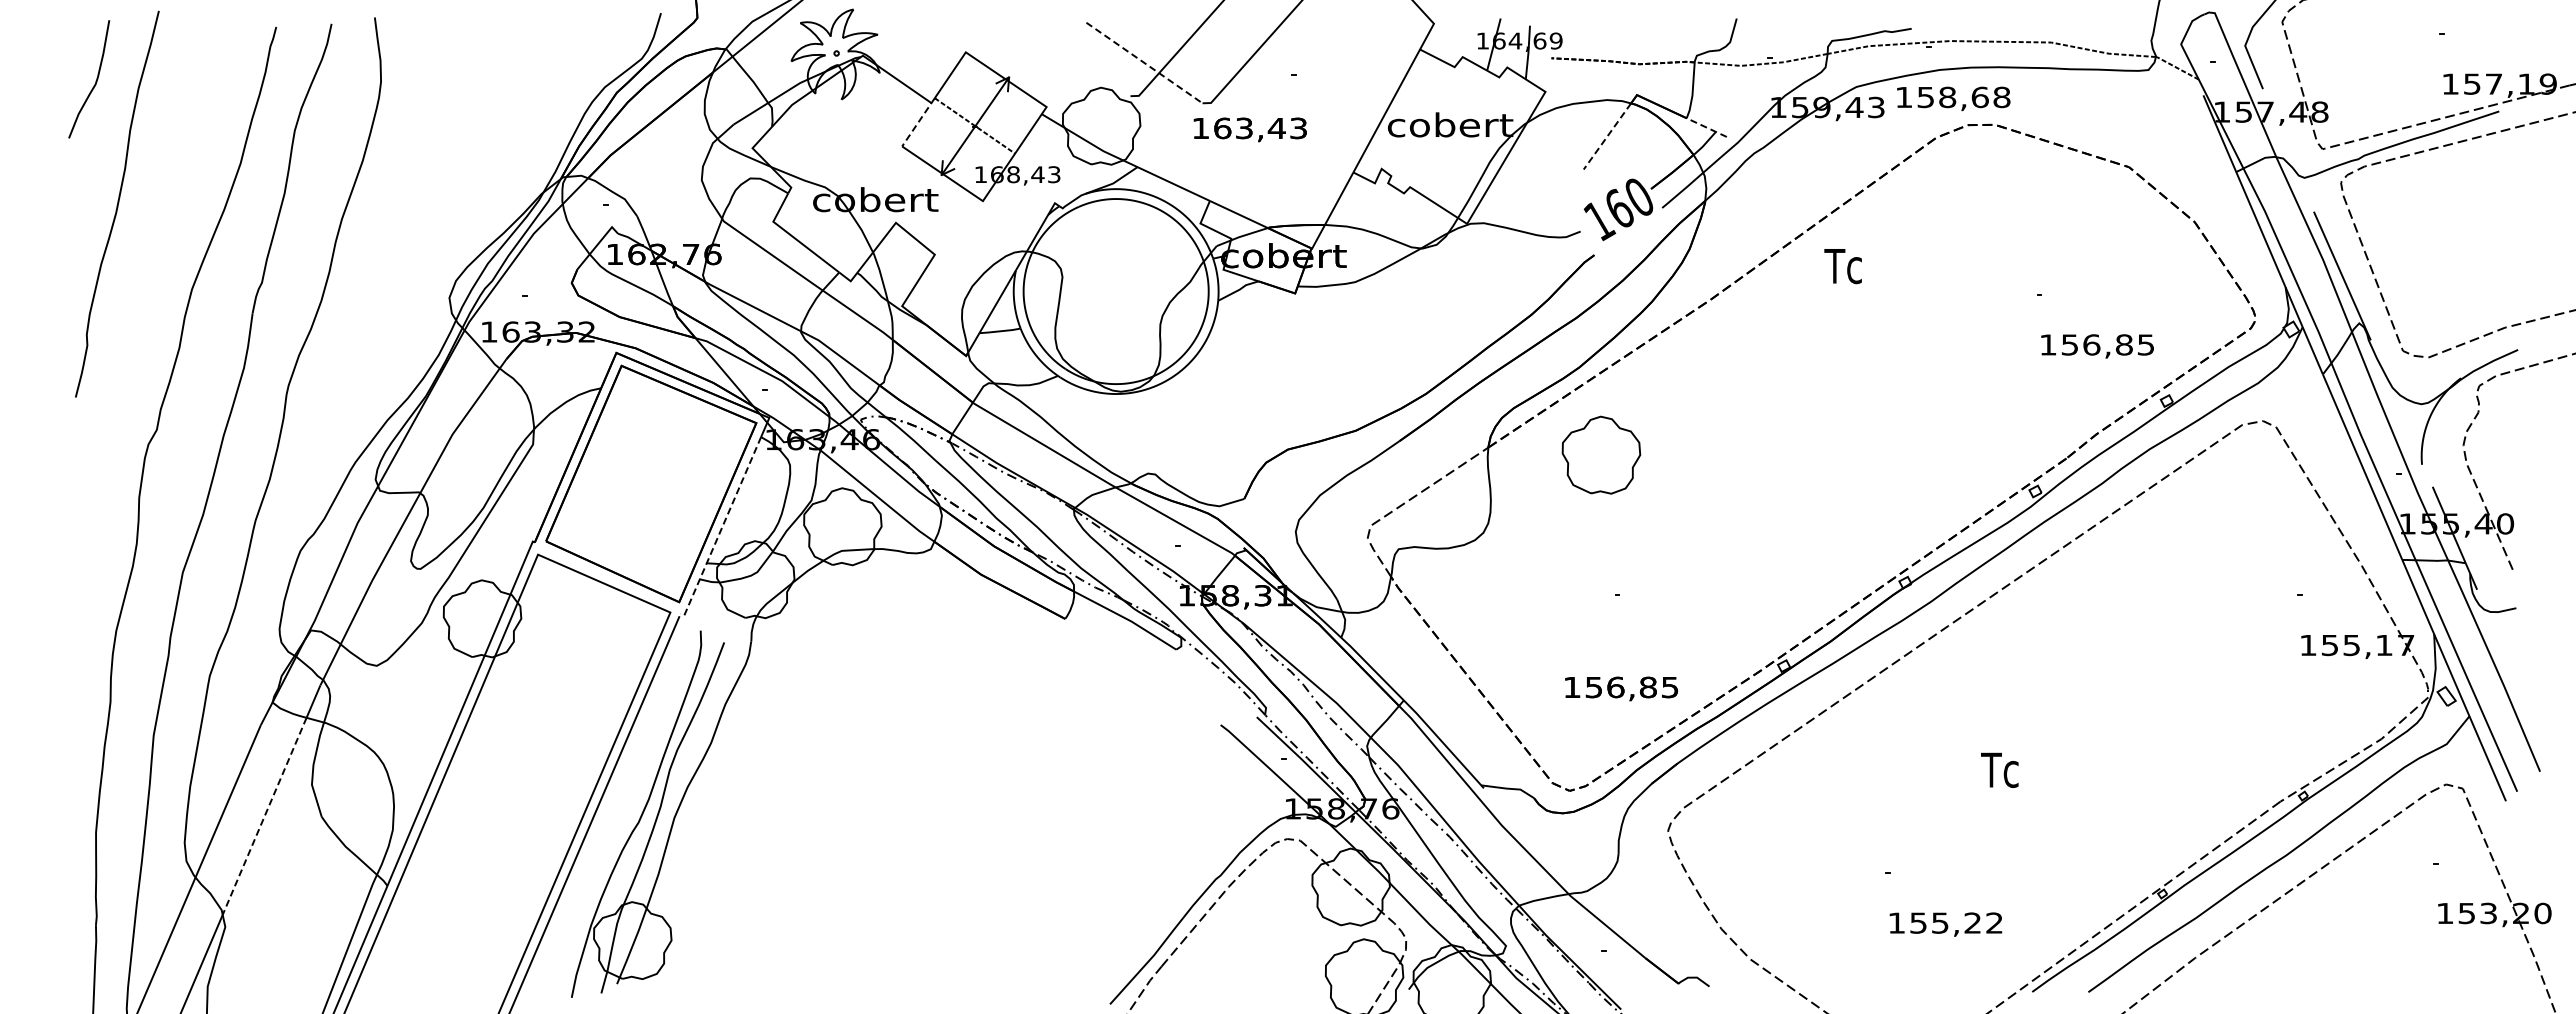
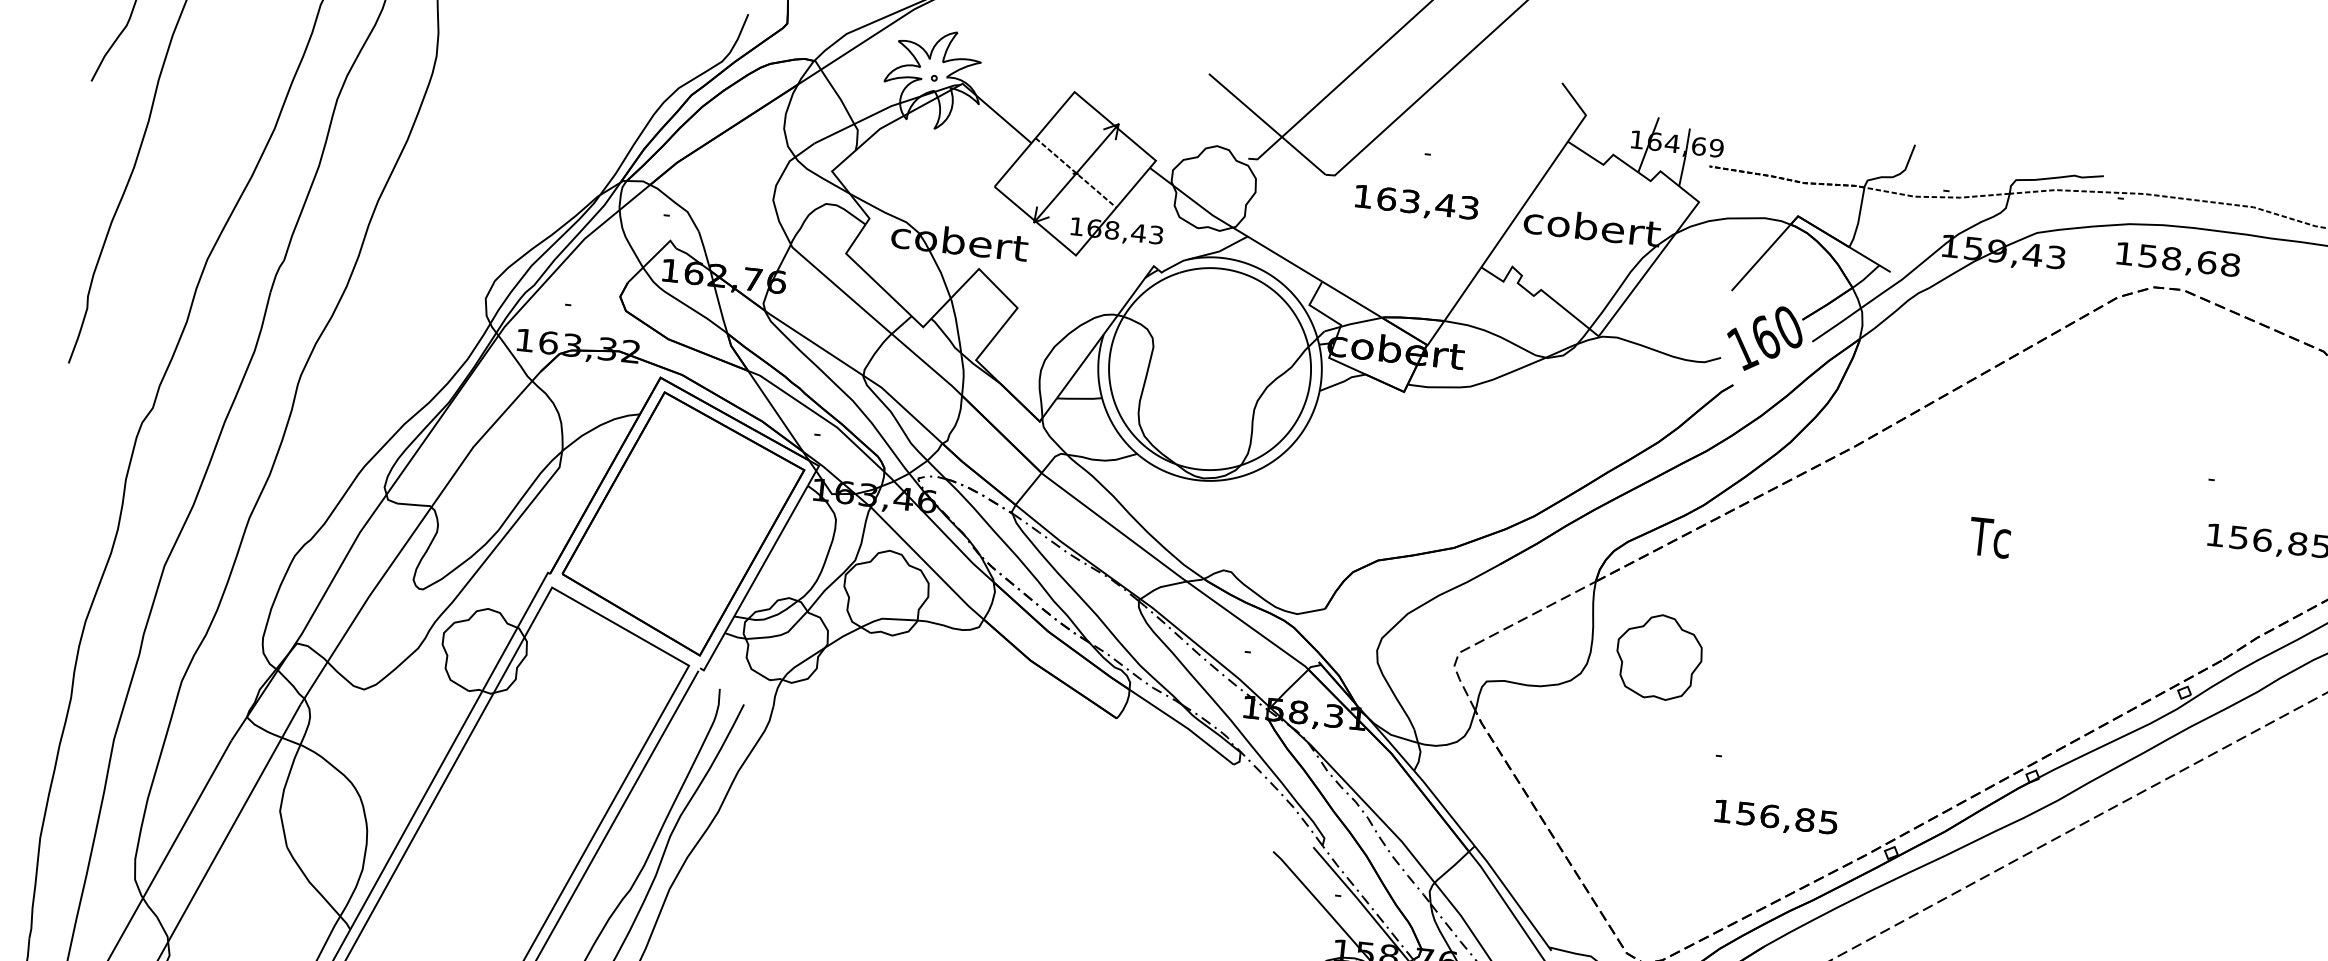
line: (1144, 63) -> (1267, 124), dashed -> solid
text: (1953, 98) -> (2178, 260), moved
line: (918, 122) -> (1015, 162), dashed -> solid
line: (1706, 127) -> (1869, 259), dashed -> solid
text: (1249, 129) -> (1415, 203), moved
line: (1607, 136) -> (1761, 257), dashed -> solid
text: (1842, 266) -> (1989, 537), moved
part: (1601, 454) -> (1659, 656), moved
line: (721, 529) -> (754, 581), dashed -> solid
text: (1621, 688) -> (1775, 818), moved
line: (264, 816) -> (224, 839), dashed -> solid

